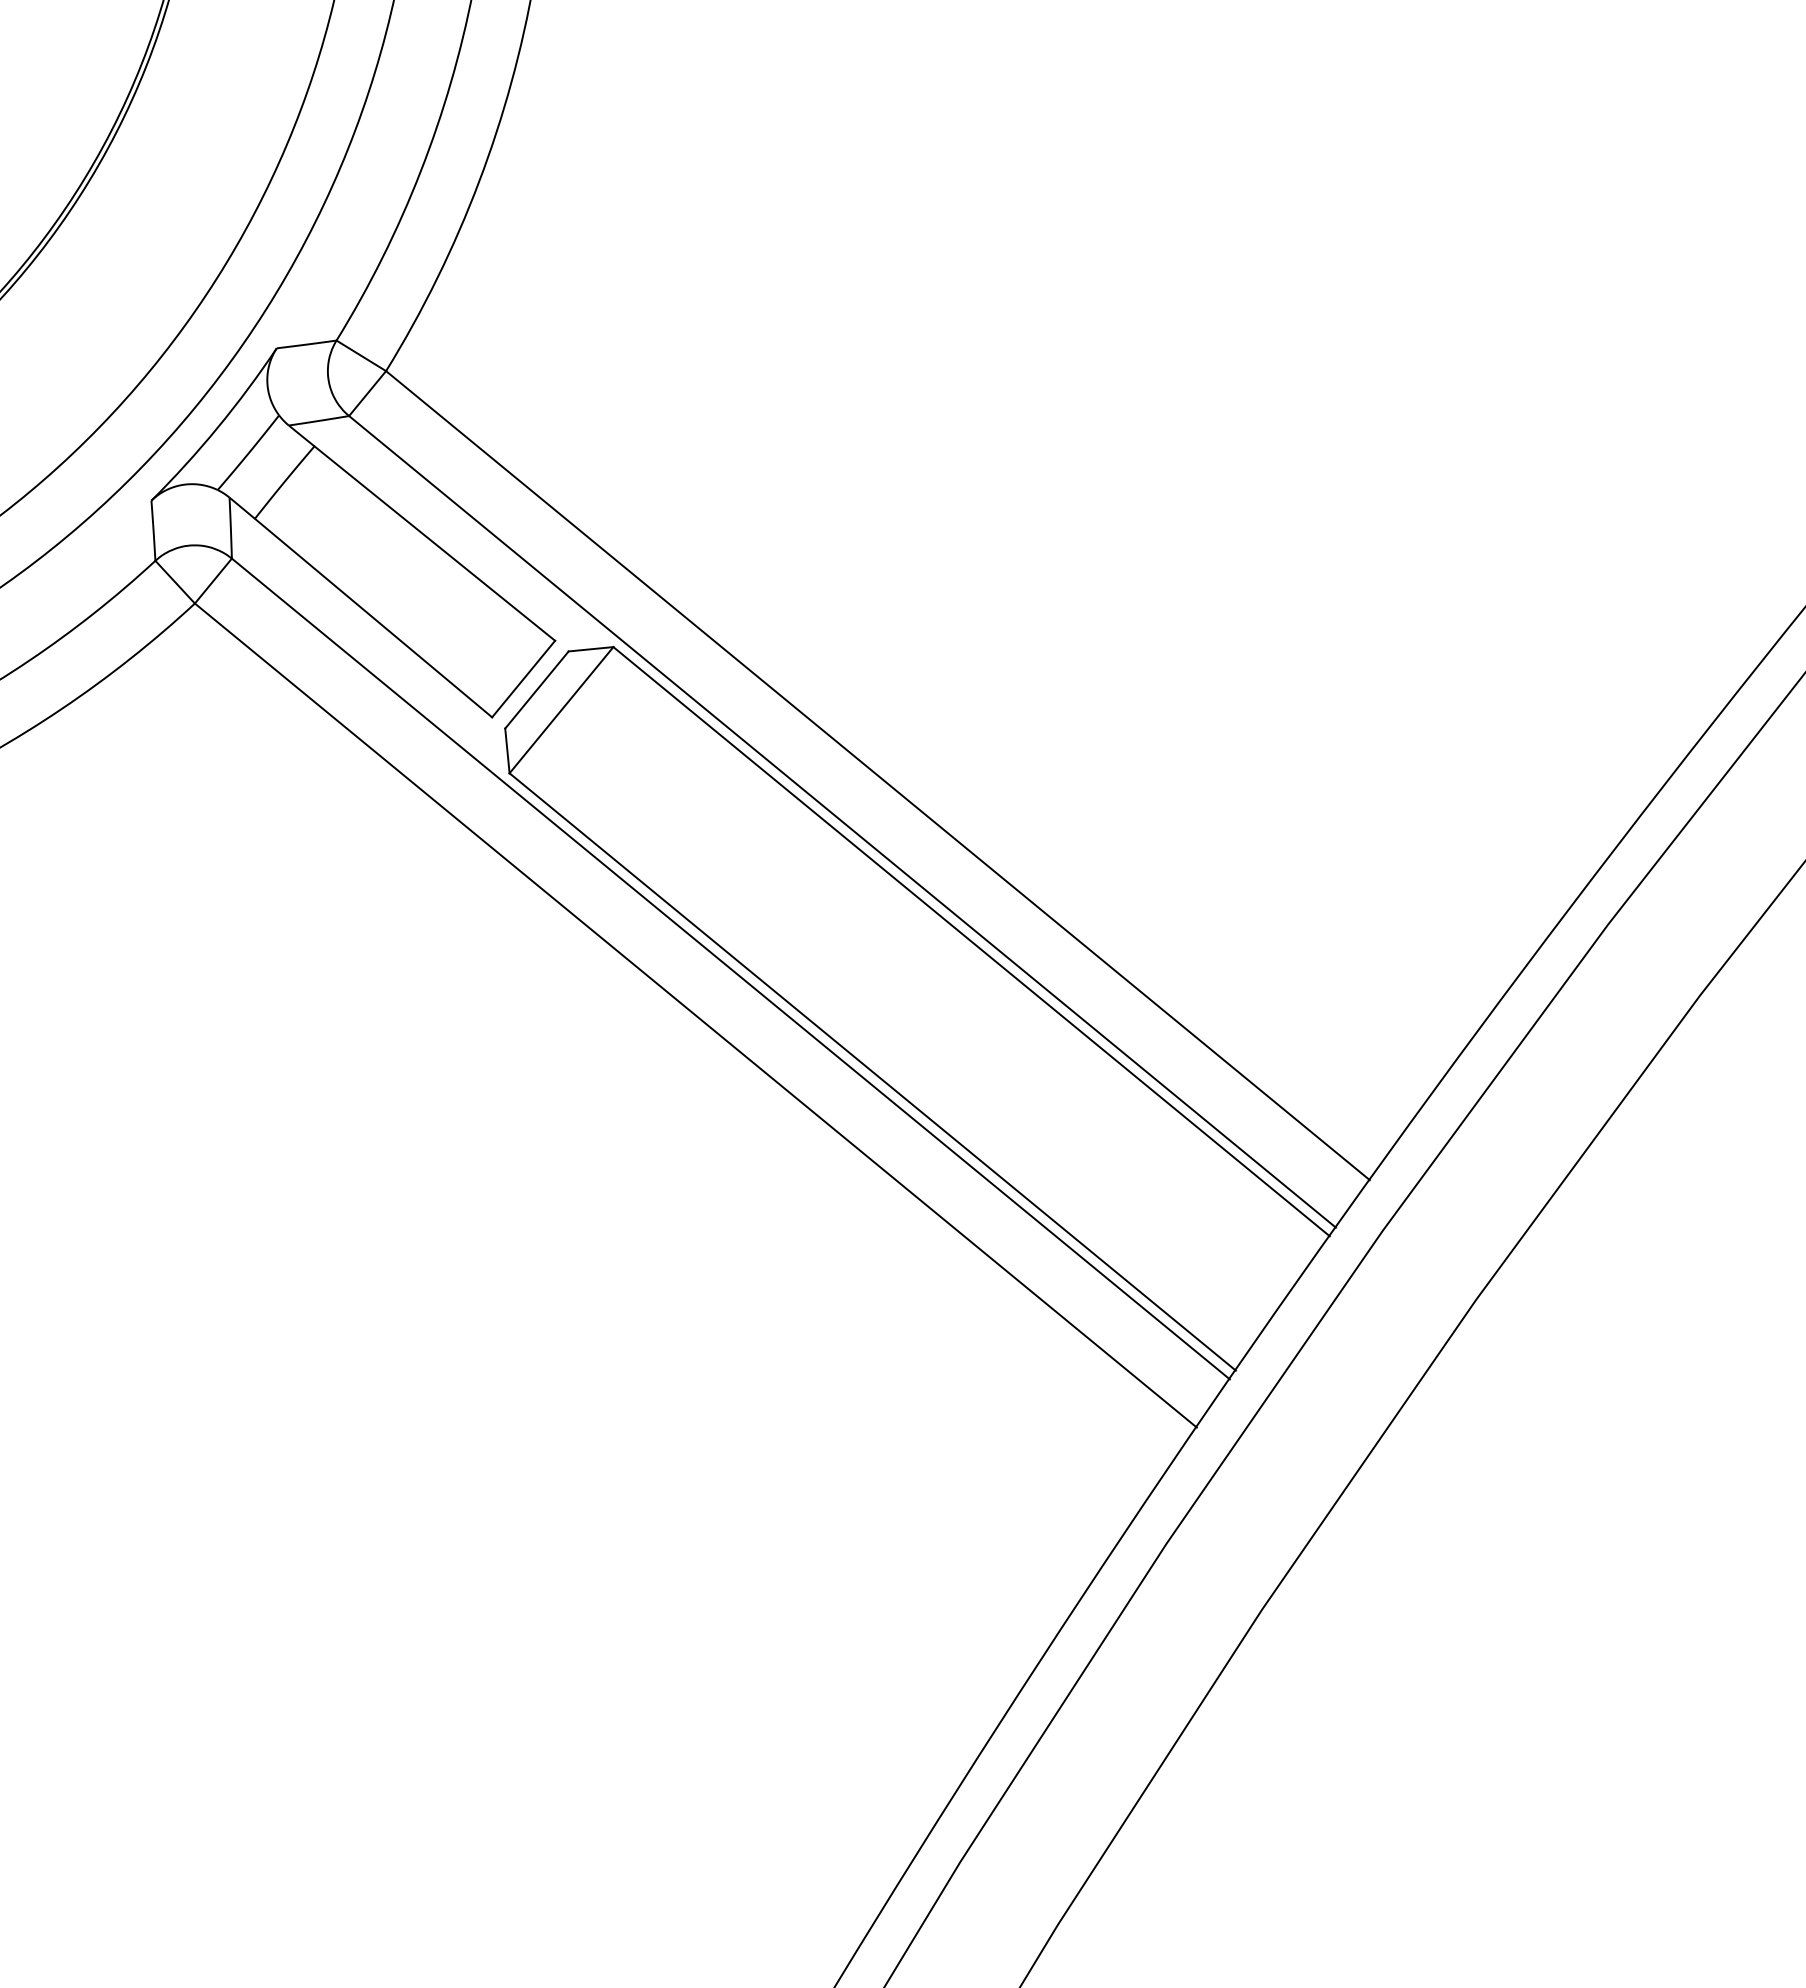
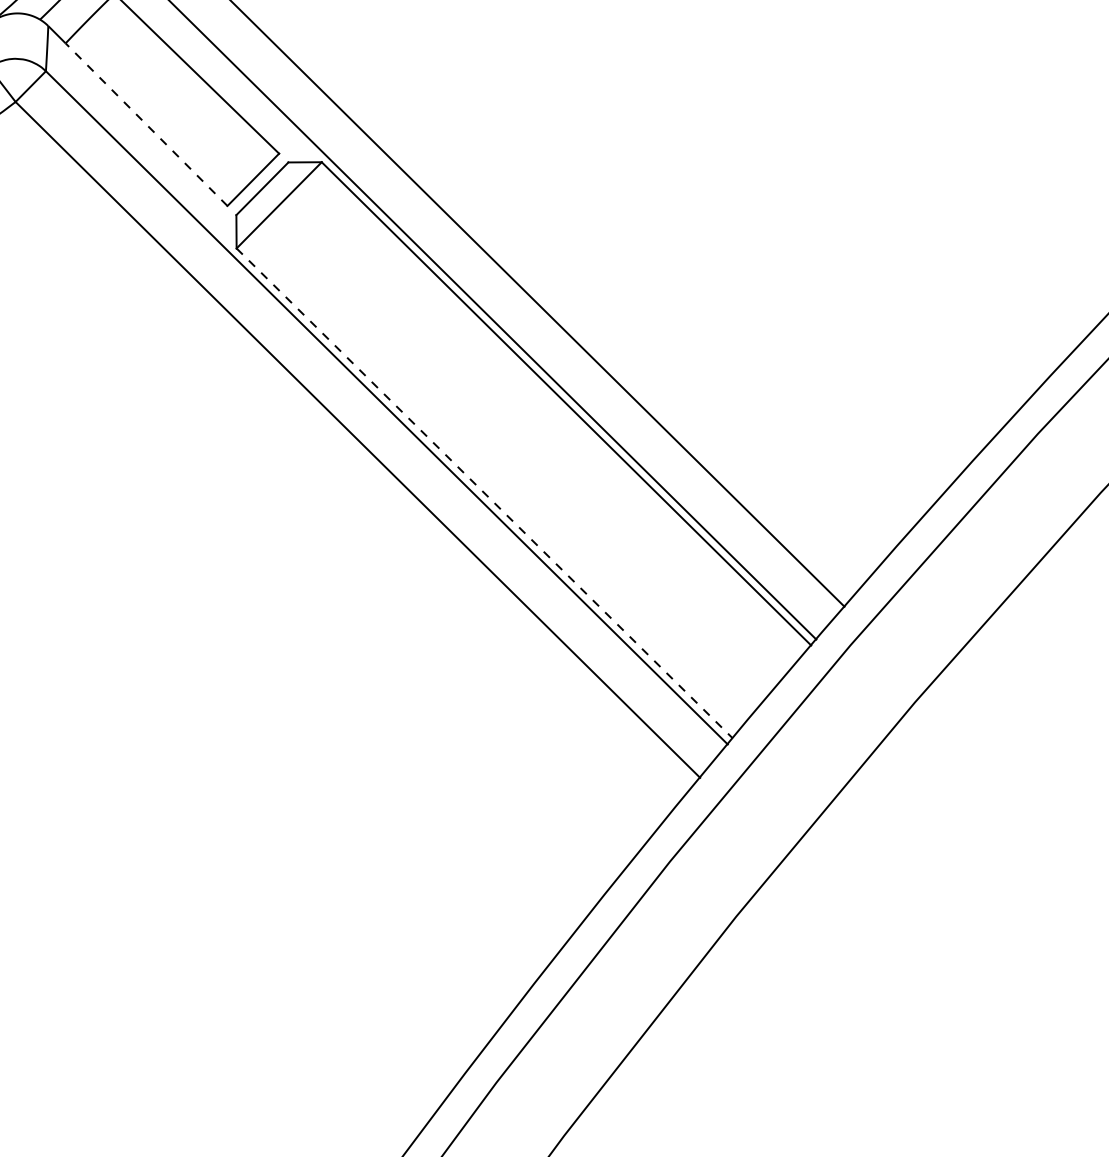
line: (373, 618) -> (146, 124), solid -> dashed
line: (873, 1072) -> (485, 493), solid -> dashed

